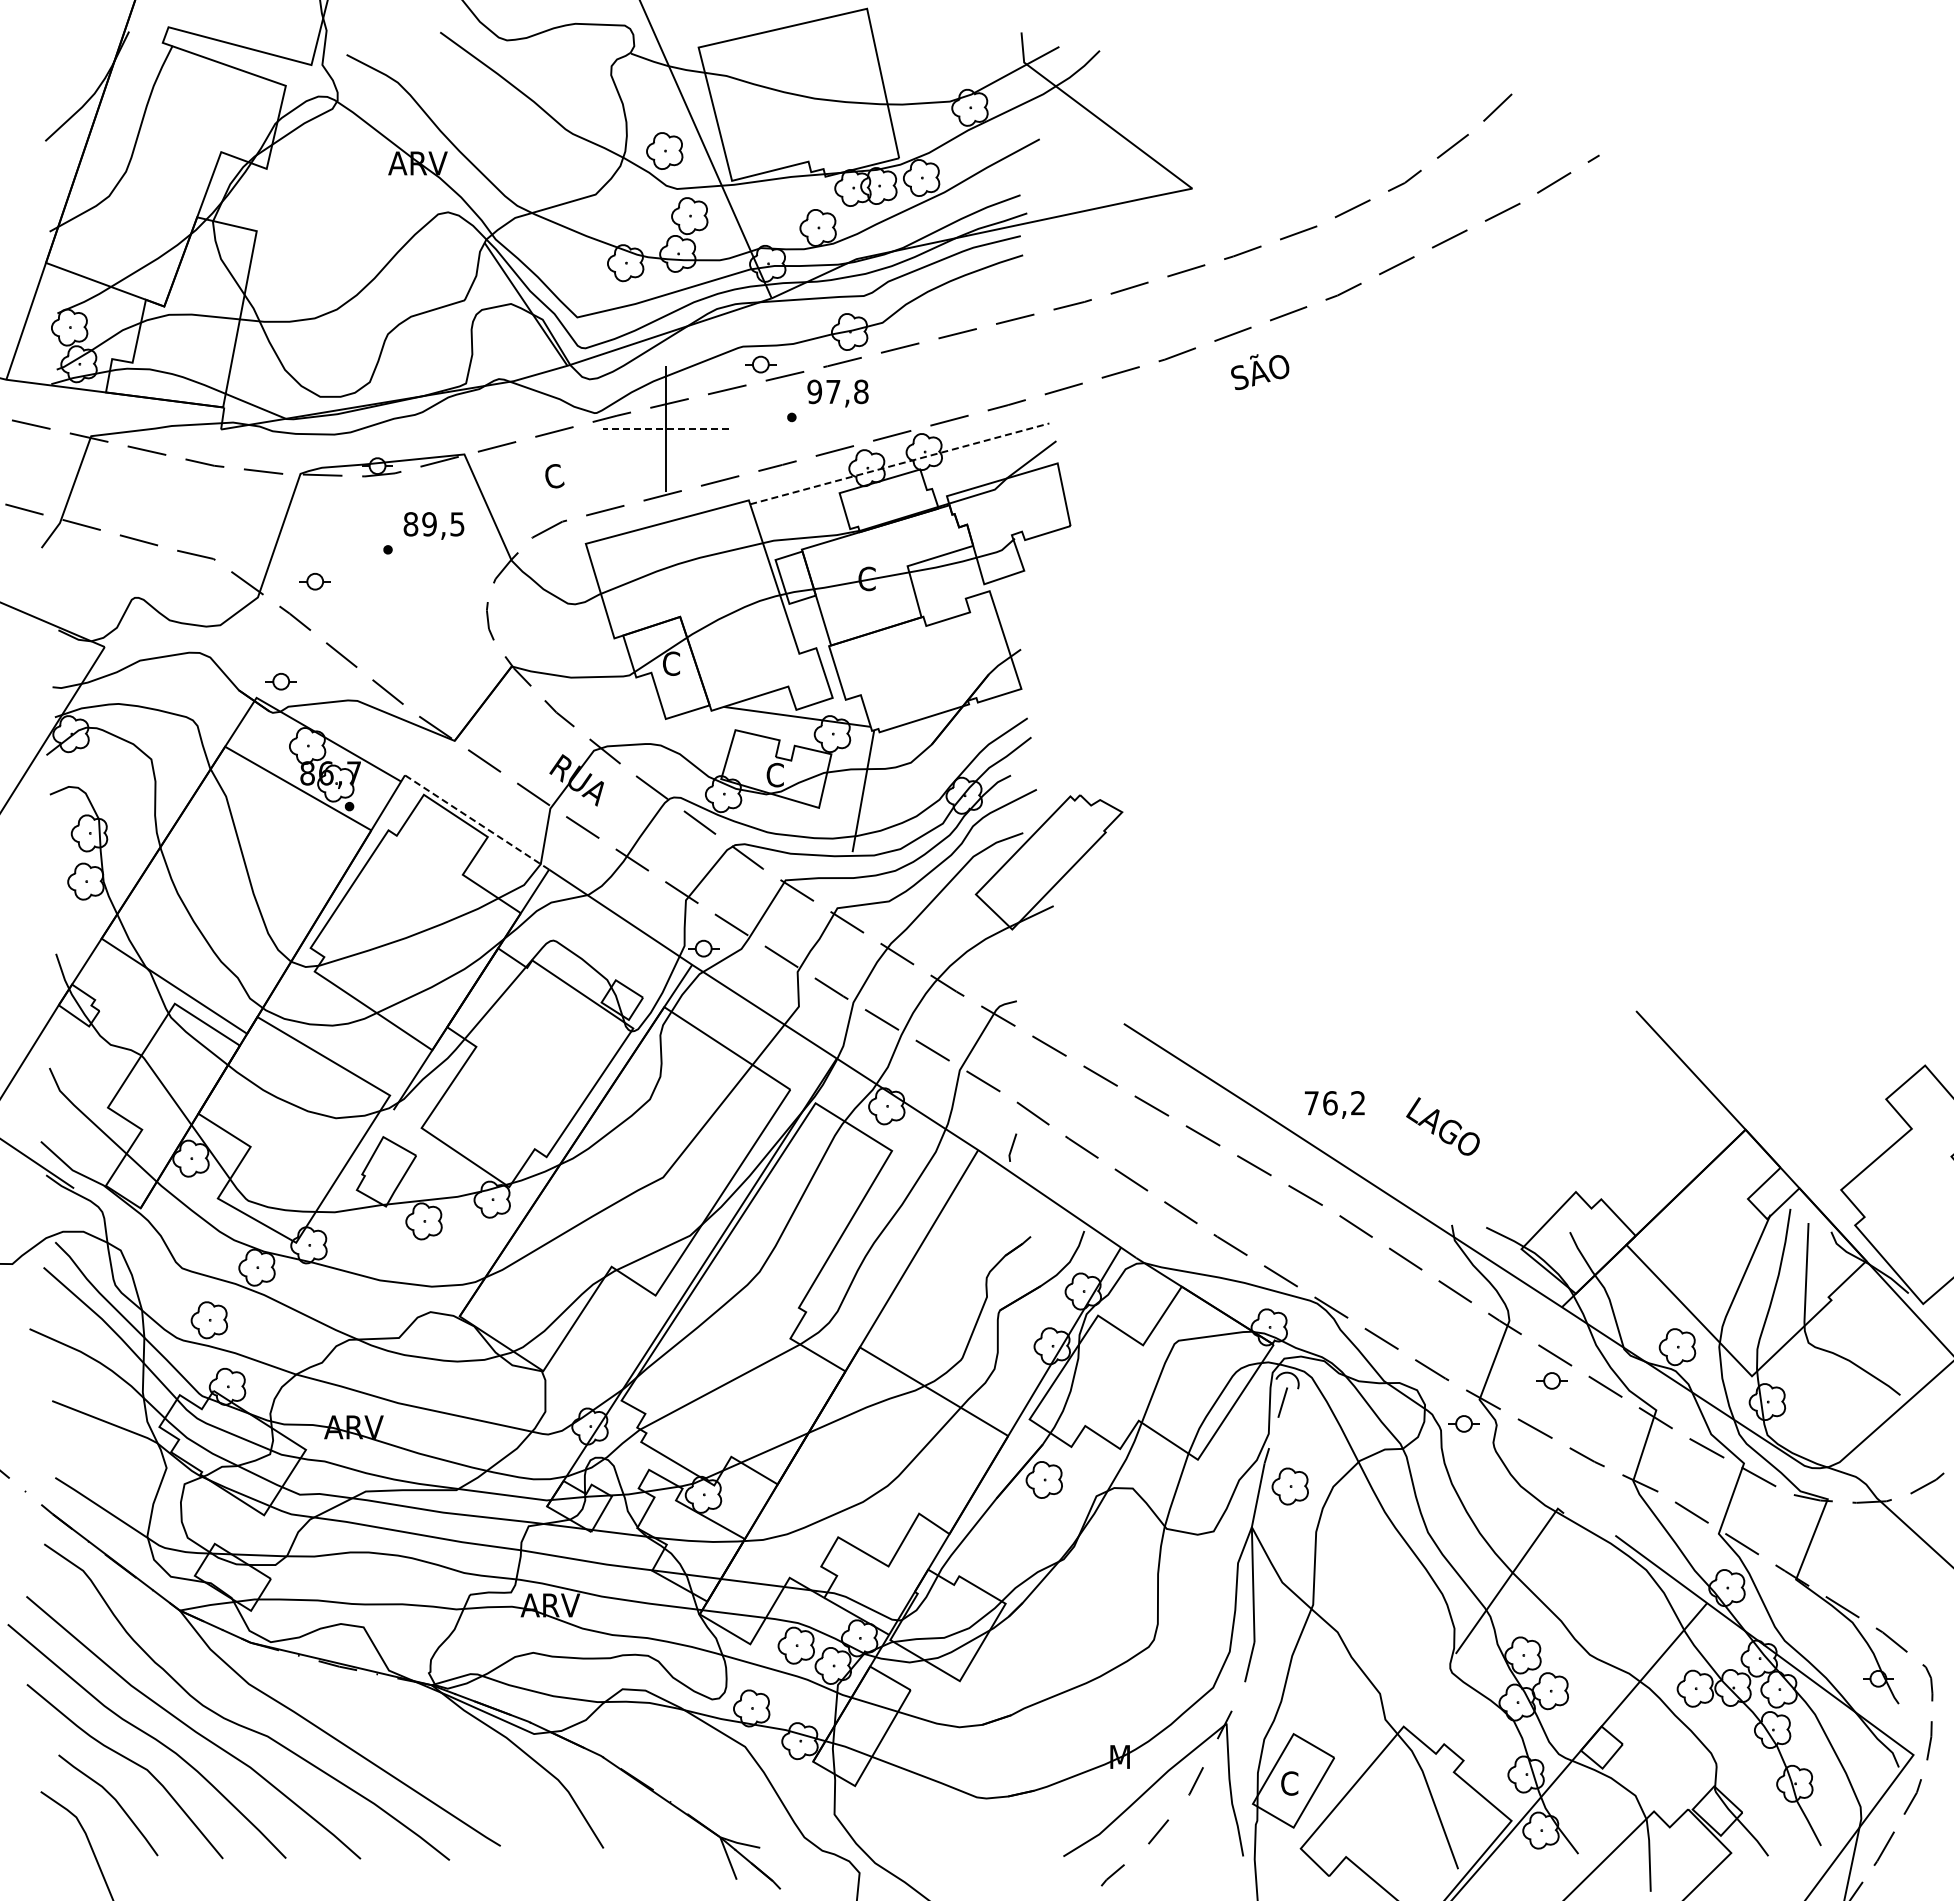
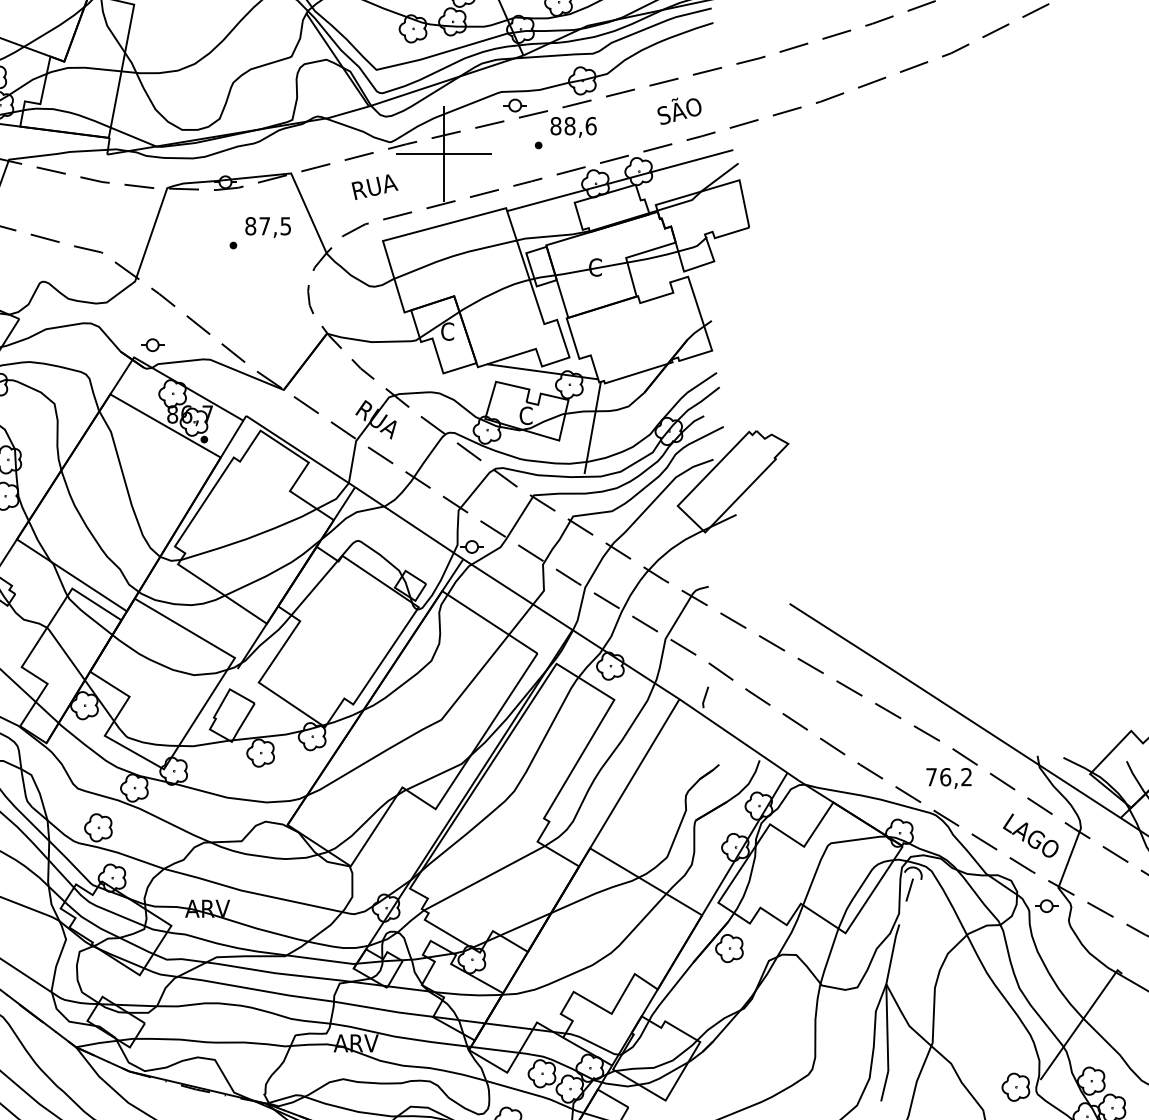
text: (1260, 371) -> (679, 110), moved
text: (837, 391) -> (573, 125), 97,8 -> 88,6
line: (665, 428) -> (443, 153), dashed -> solid
line: (899, 463) -> (619, 180), dashed -> solid
text: (575, 472) -> (375, 187), C -> RUA
text: (429, 524) -> (264, 226), 89,5 -> 87,5
part: (314, 581) -> (177, 269), removed
line: (476, 822) -> (300, 451), dashed -> solid
text: (1334, 1104) -> (948, 778), moved
text: (1442, 1126) -> (1030, 835), moved
part: (1551, 1380) -> (1112, 873), removed
part: (1289, 1486) -> (1015, 1087), moved

